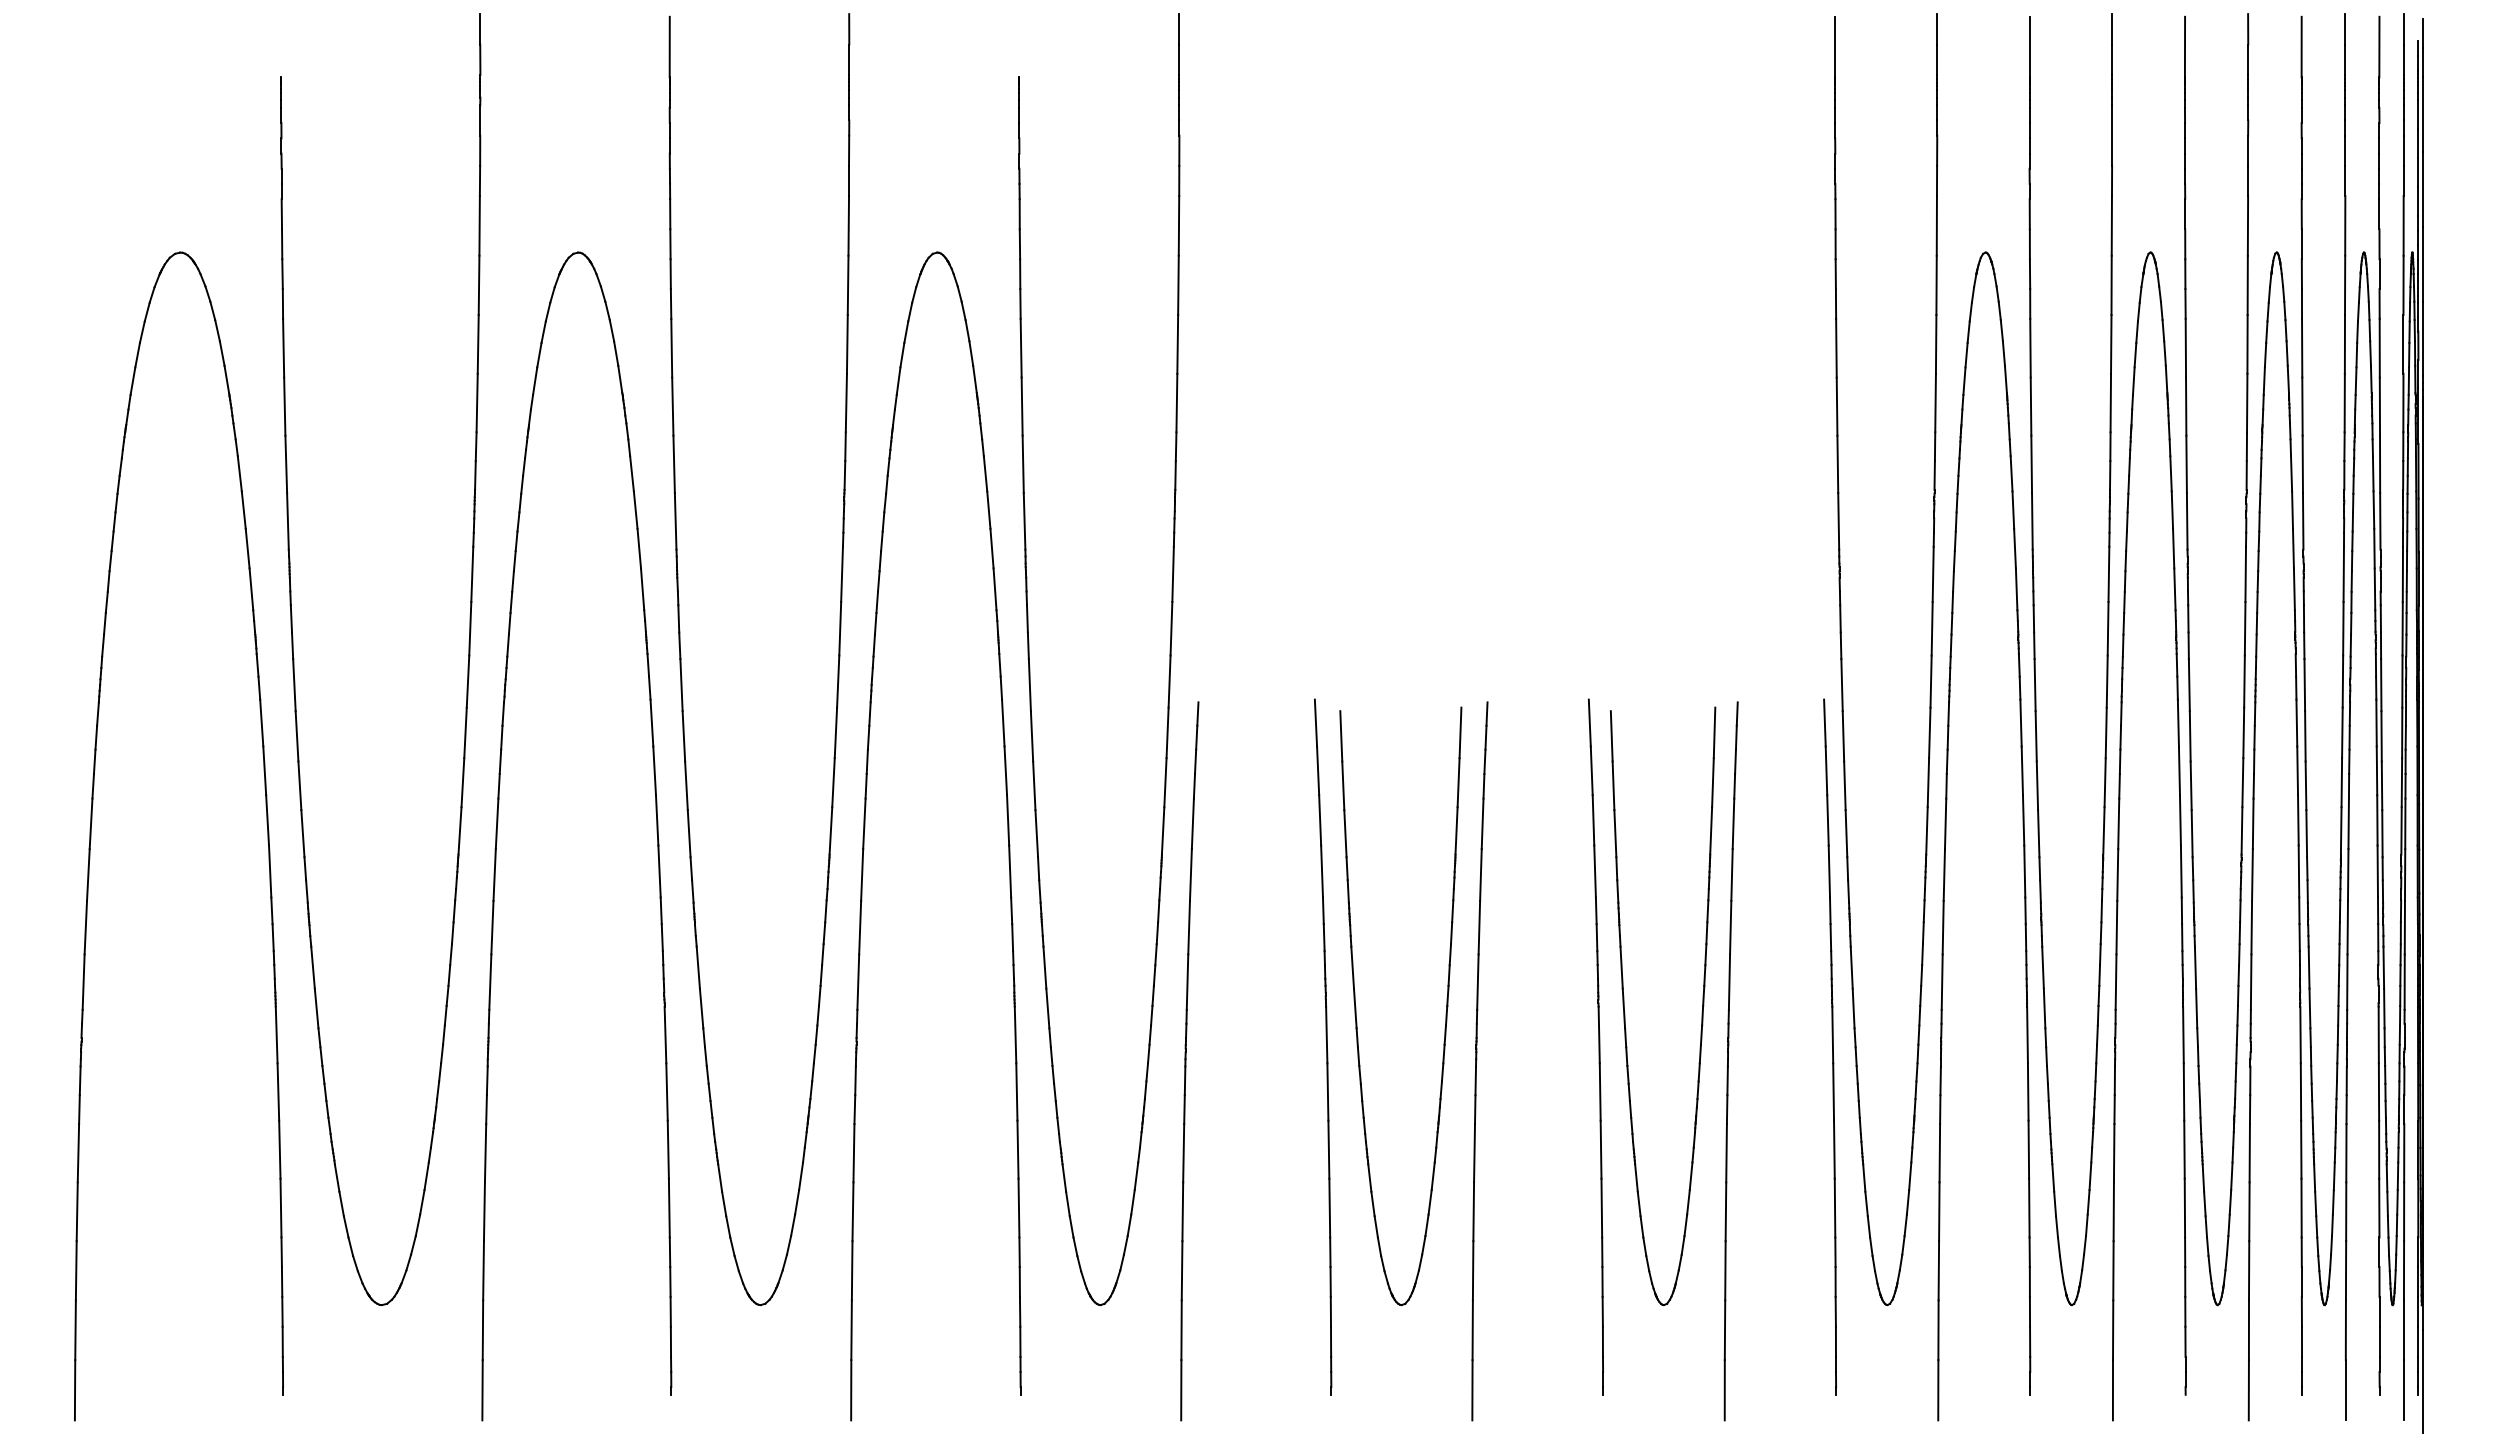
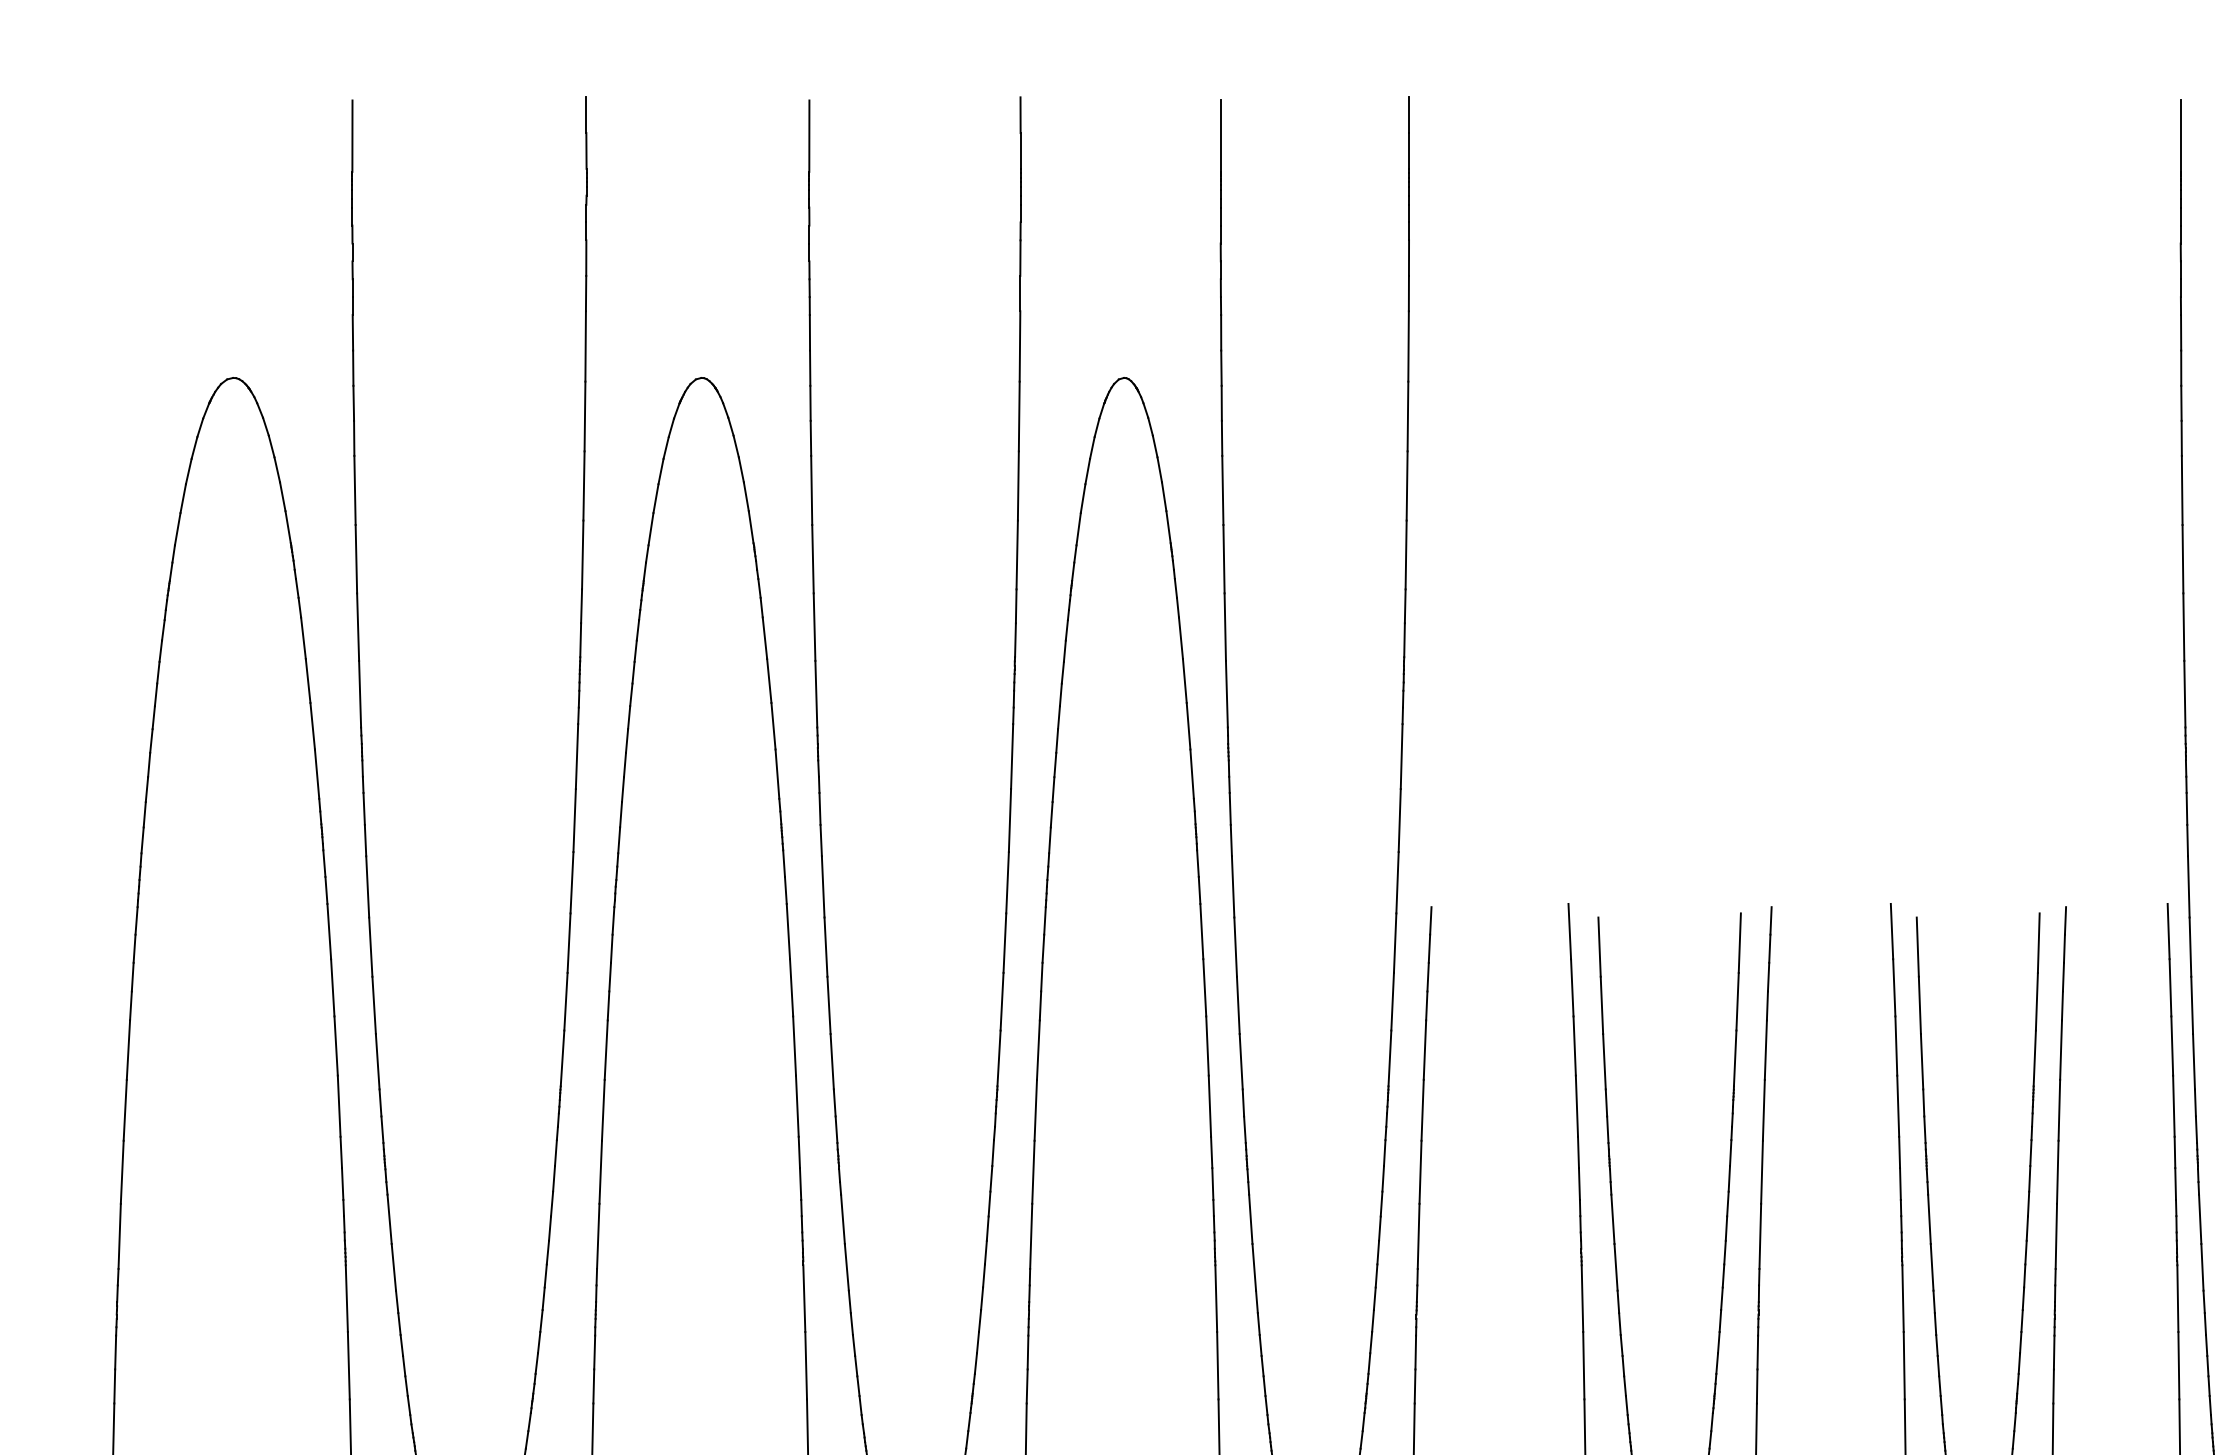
line: (281, 46) -> (352, 135), added
line: (1019, 46) -> (1220, 135), added

